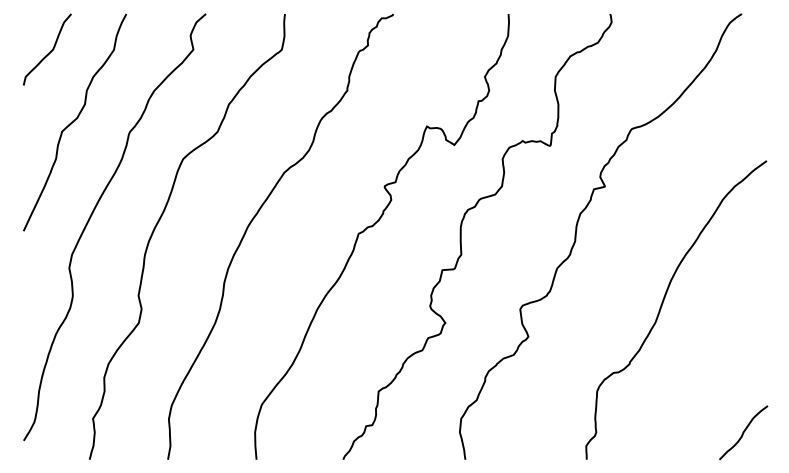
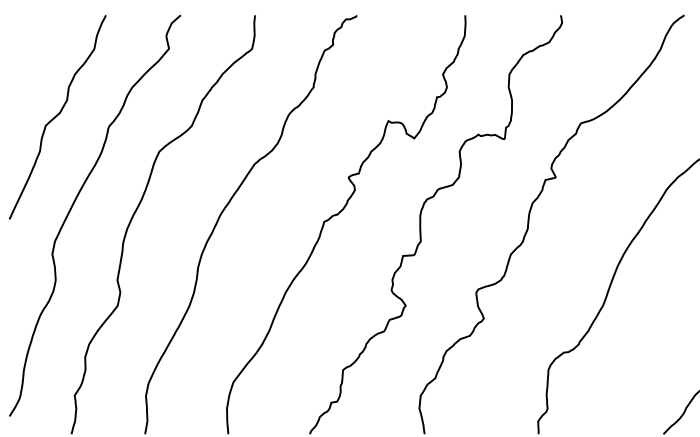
curve: (49, 51) -> (33, 50), removed

